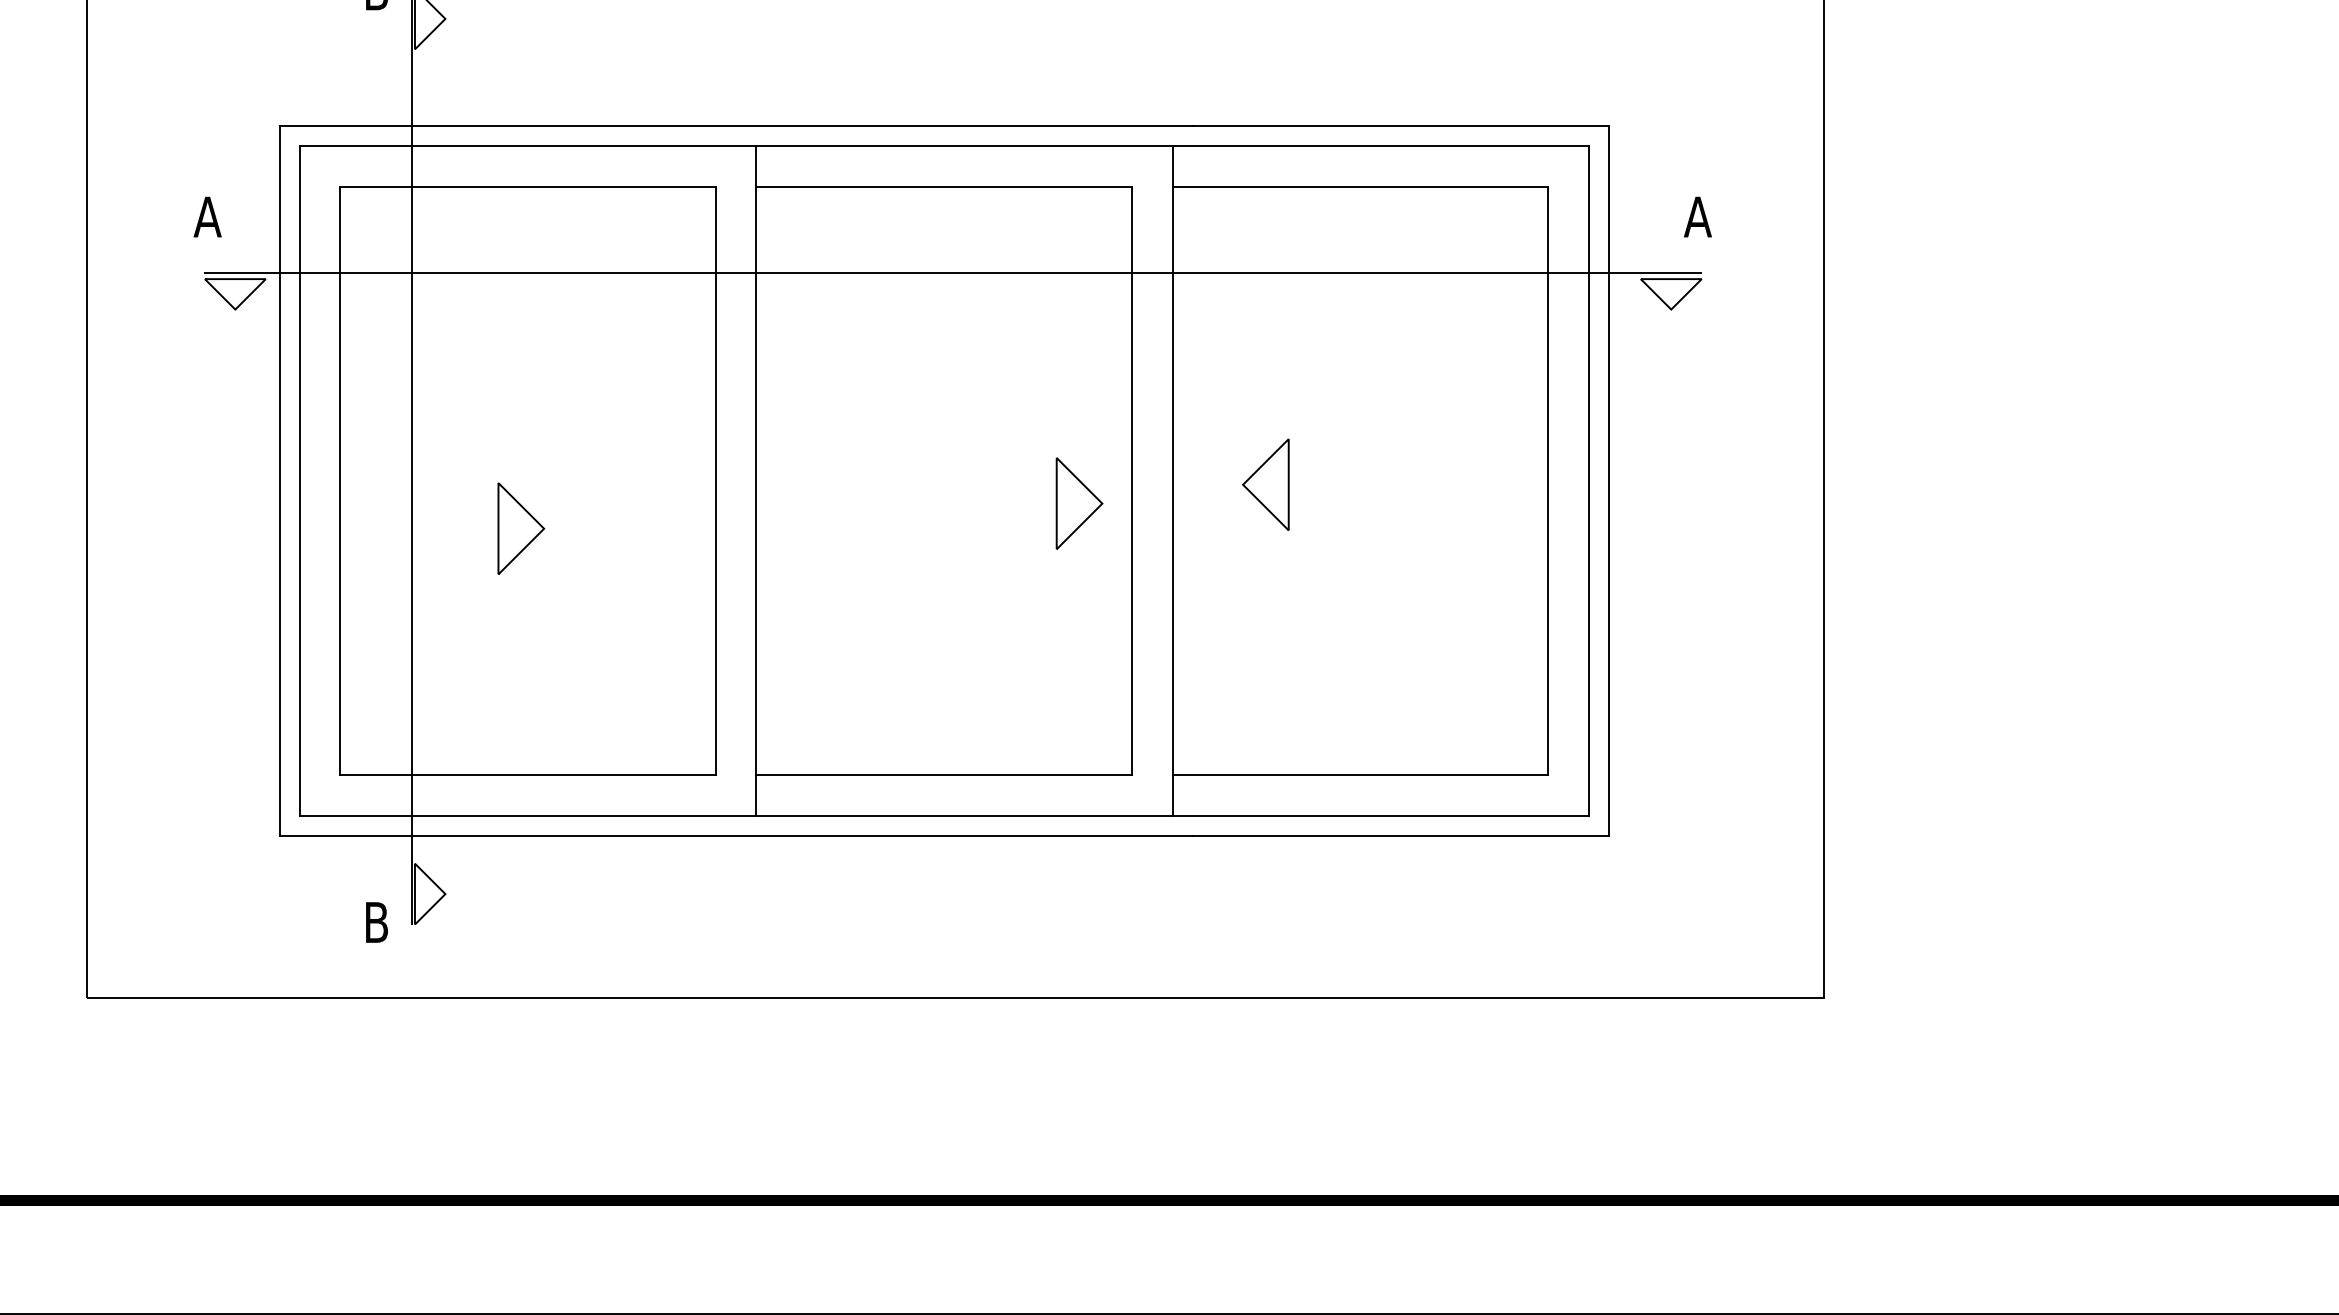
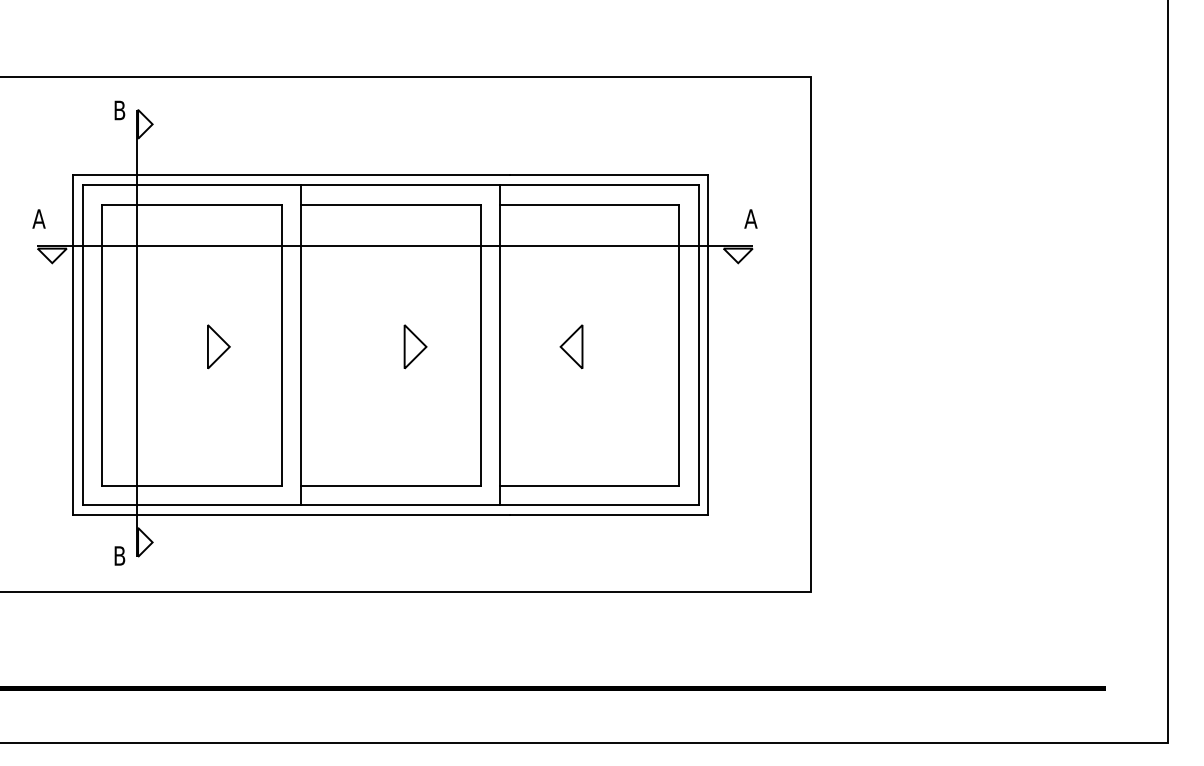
part: (1265, 483) -> (571, 346), moved
part: (1079, 502) -> (415, 346), moved
part: (520, 527) -> (218, 346), moved

